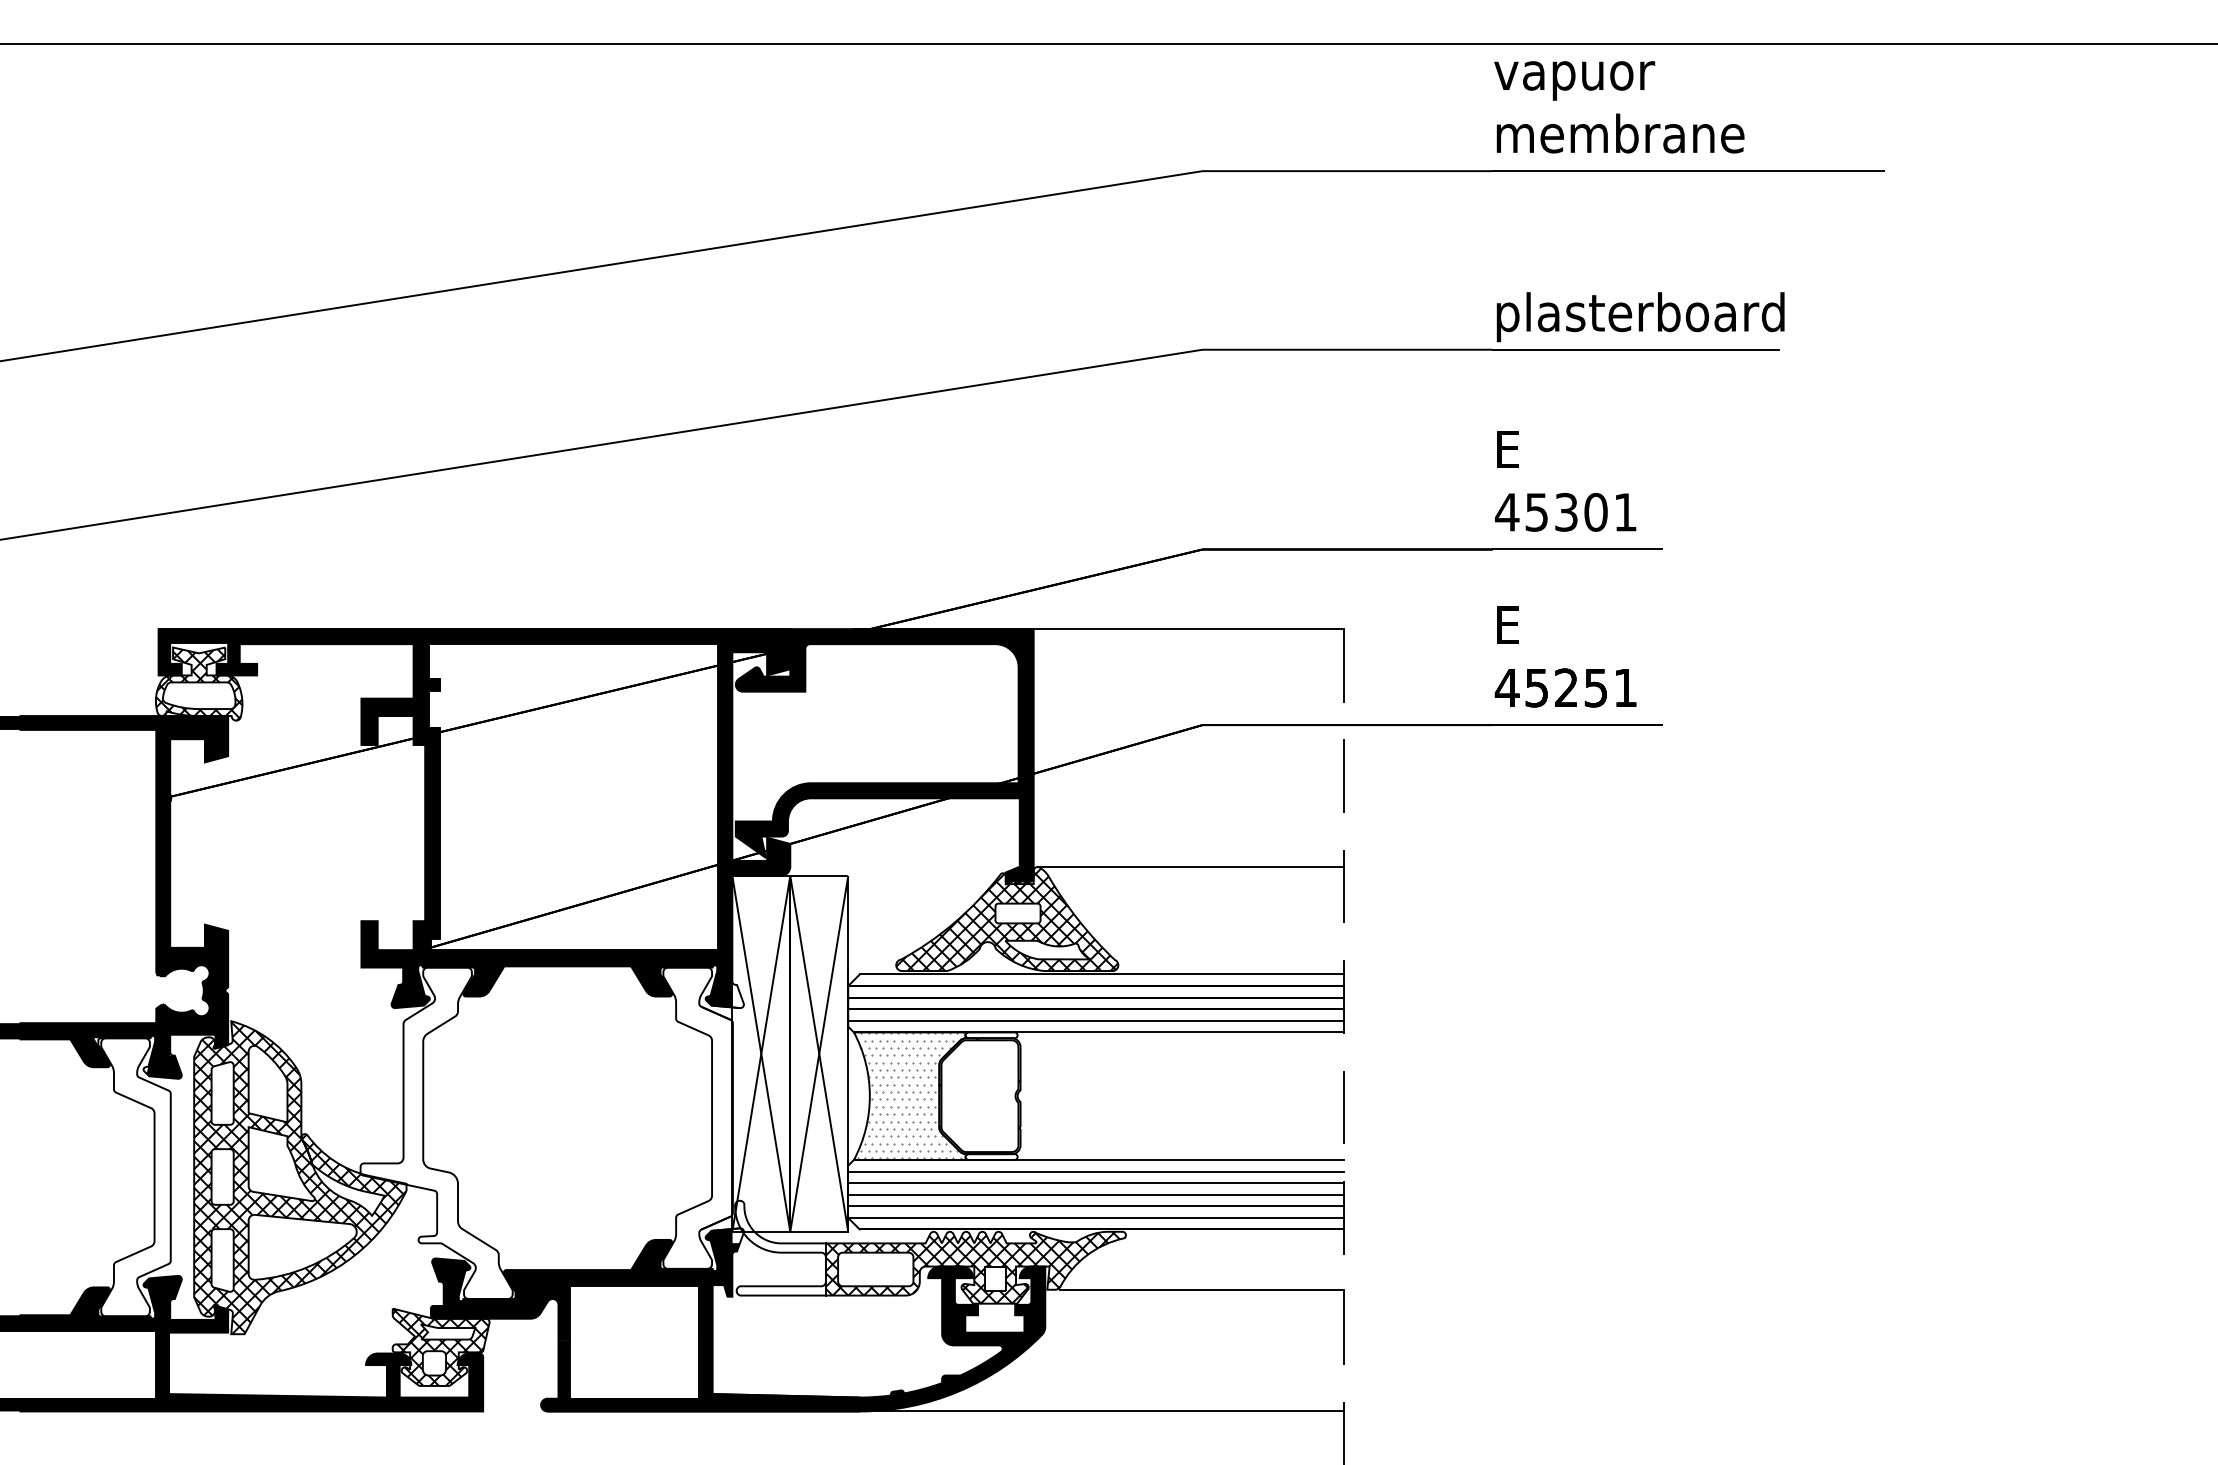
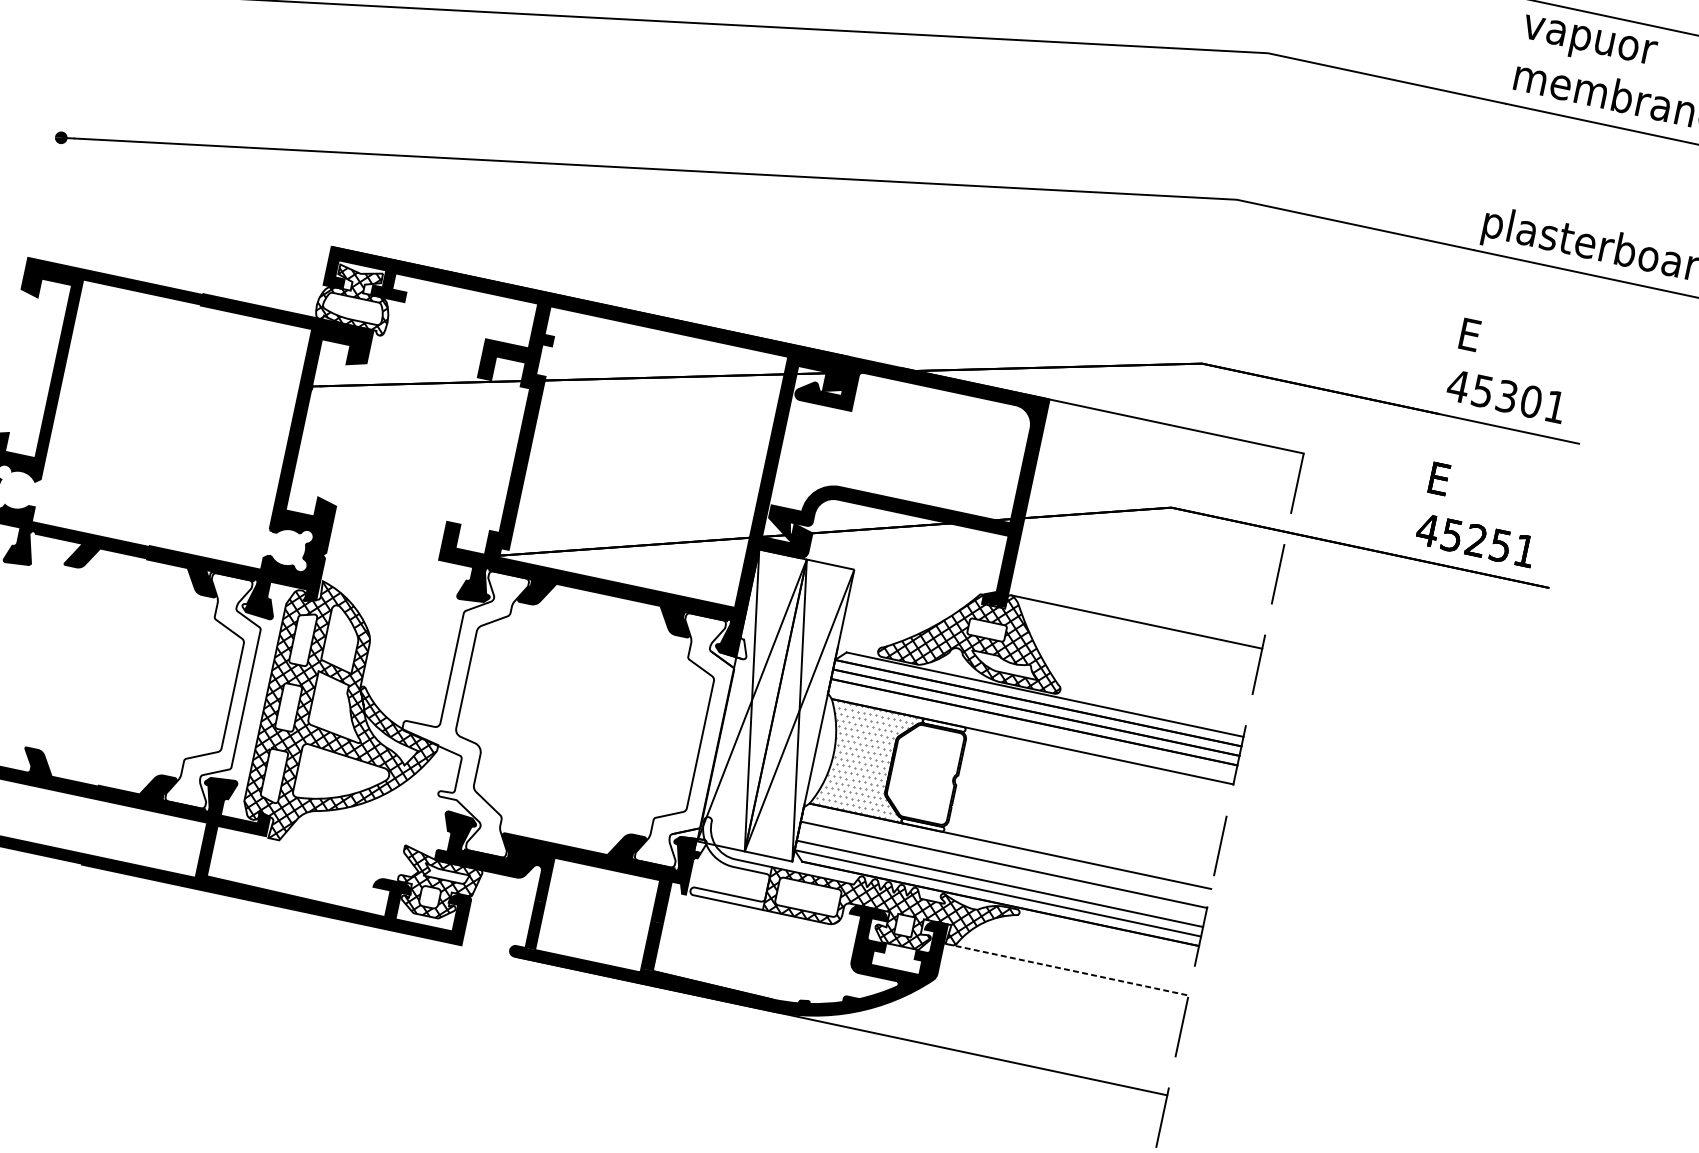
line: (1095, 1020) -> (1032, 731), removed
line: (1095, 1171) -> (1005, 855), removed
line: (1095, 1194) -> (1001, 874), removed
line: (1201, 1289) -> (1072, 970), solid -> dashed

